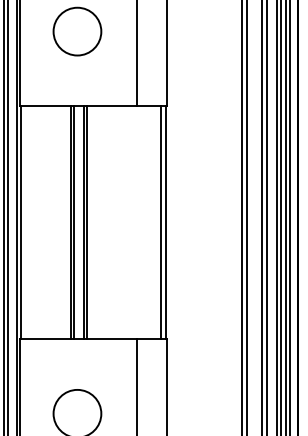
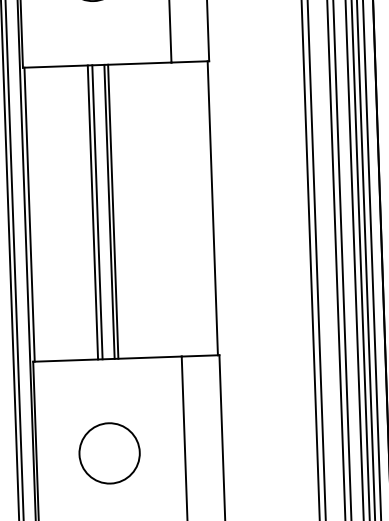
line: (161, 222) -> (207, 208), removed

